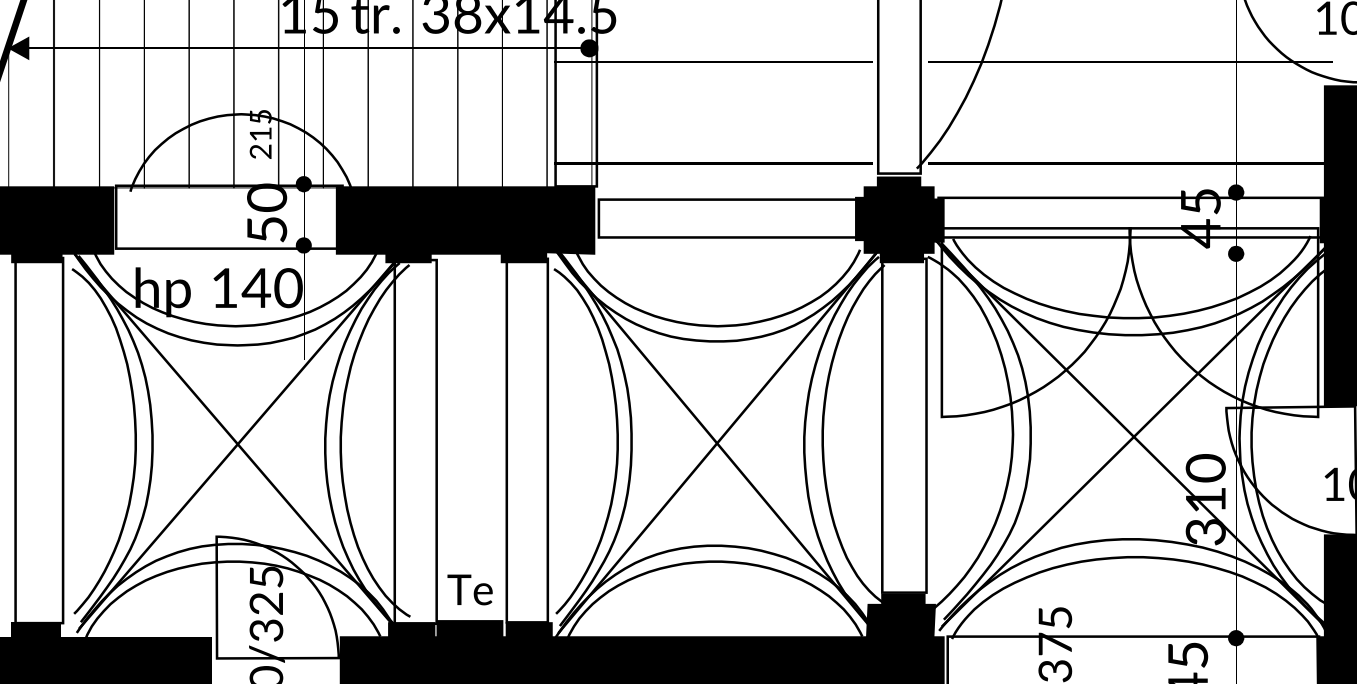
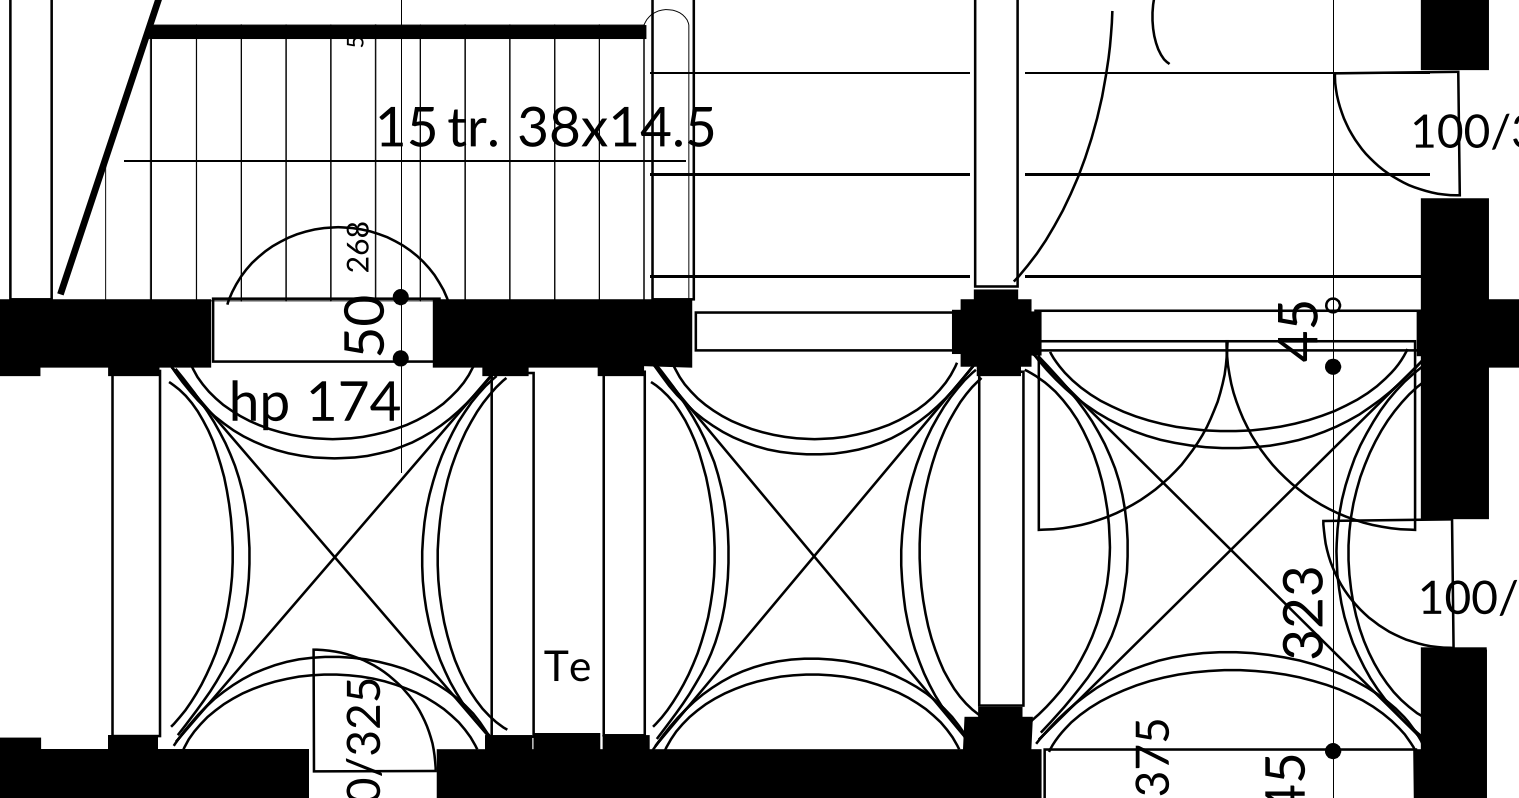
fill: (18, 48) -> (115, 161), removed
fill: (589, 48) -> (686, 161), removed
text: (260, 125) -> (357, 238), 215 -> 268
fill: (1235, 192) -> (1332, 305), removed
text: (271, 288) -> (368, 401), 140 -> 174
text: (1205, 483) -> (1302, 596), 310 -> 323
text: (469, 589) -> (566, 665), moved

